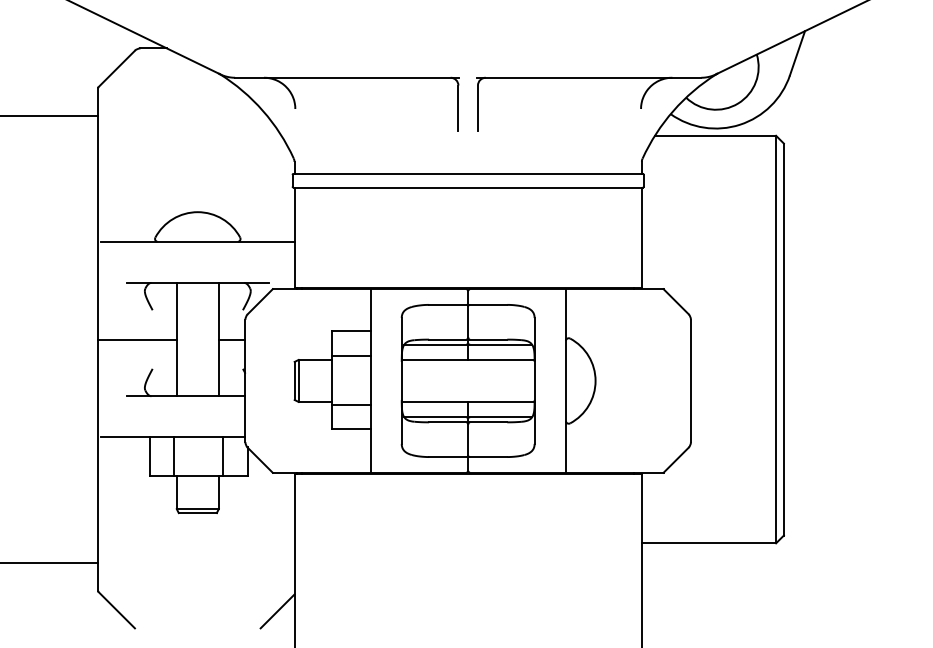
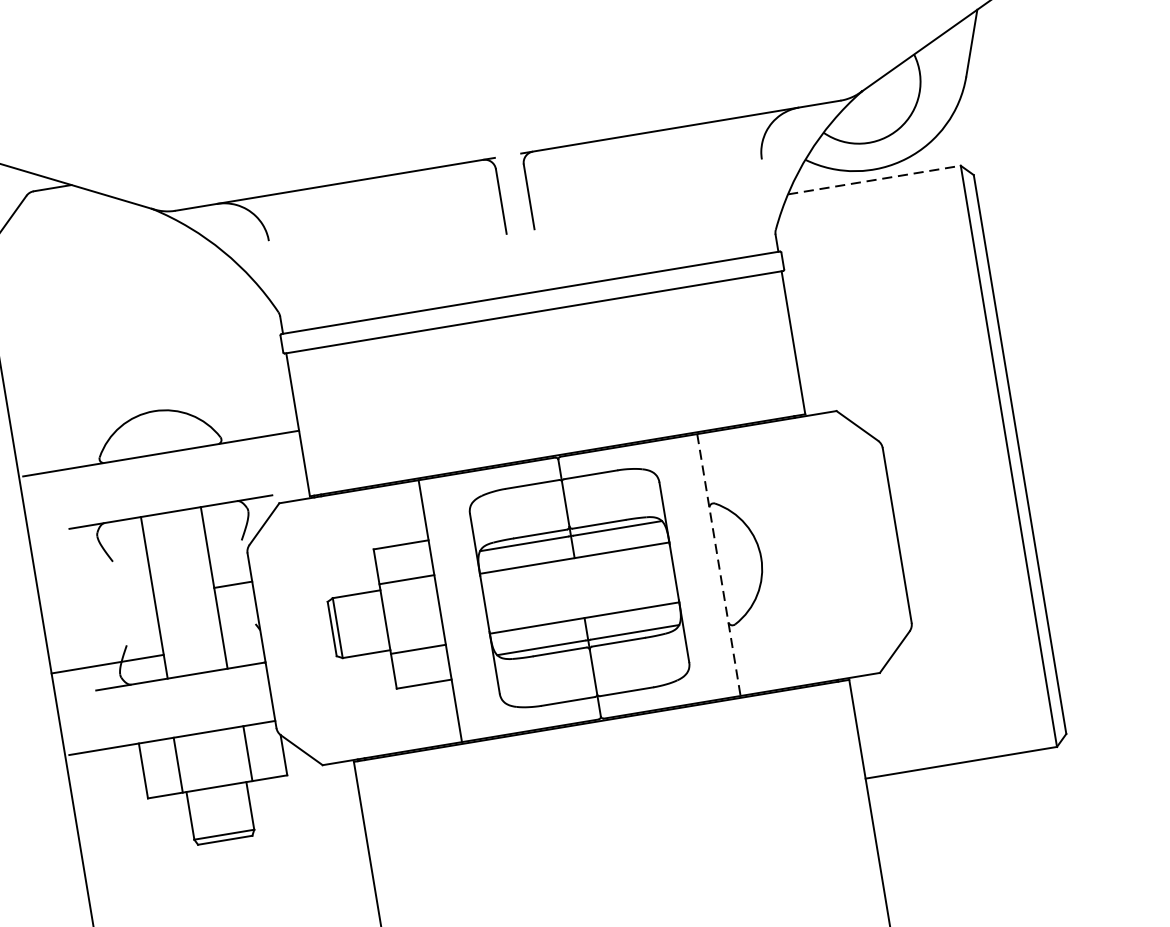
line: (715, 135) -> (874, 179), solid -> dashed
line: (137, 339) -> (107, 664), moved
line: (565, 380) -> (718, 564), solid -> dashed

